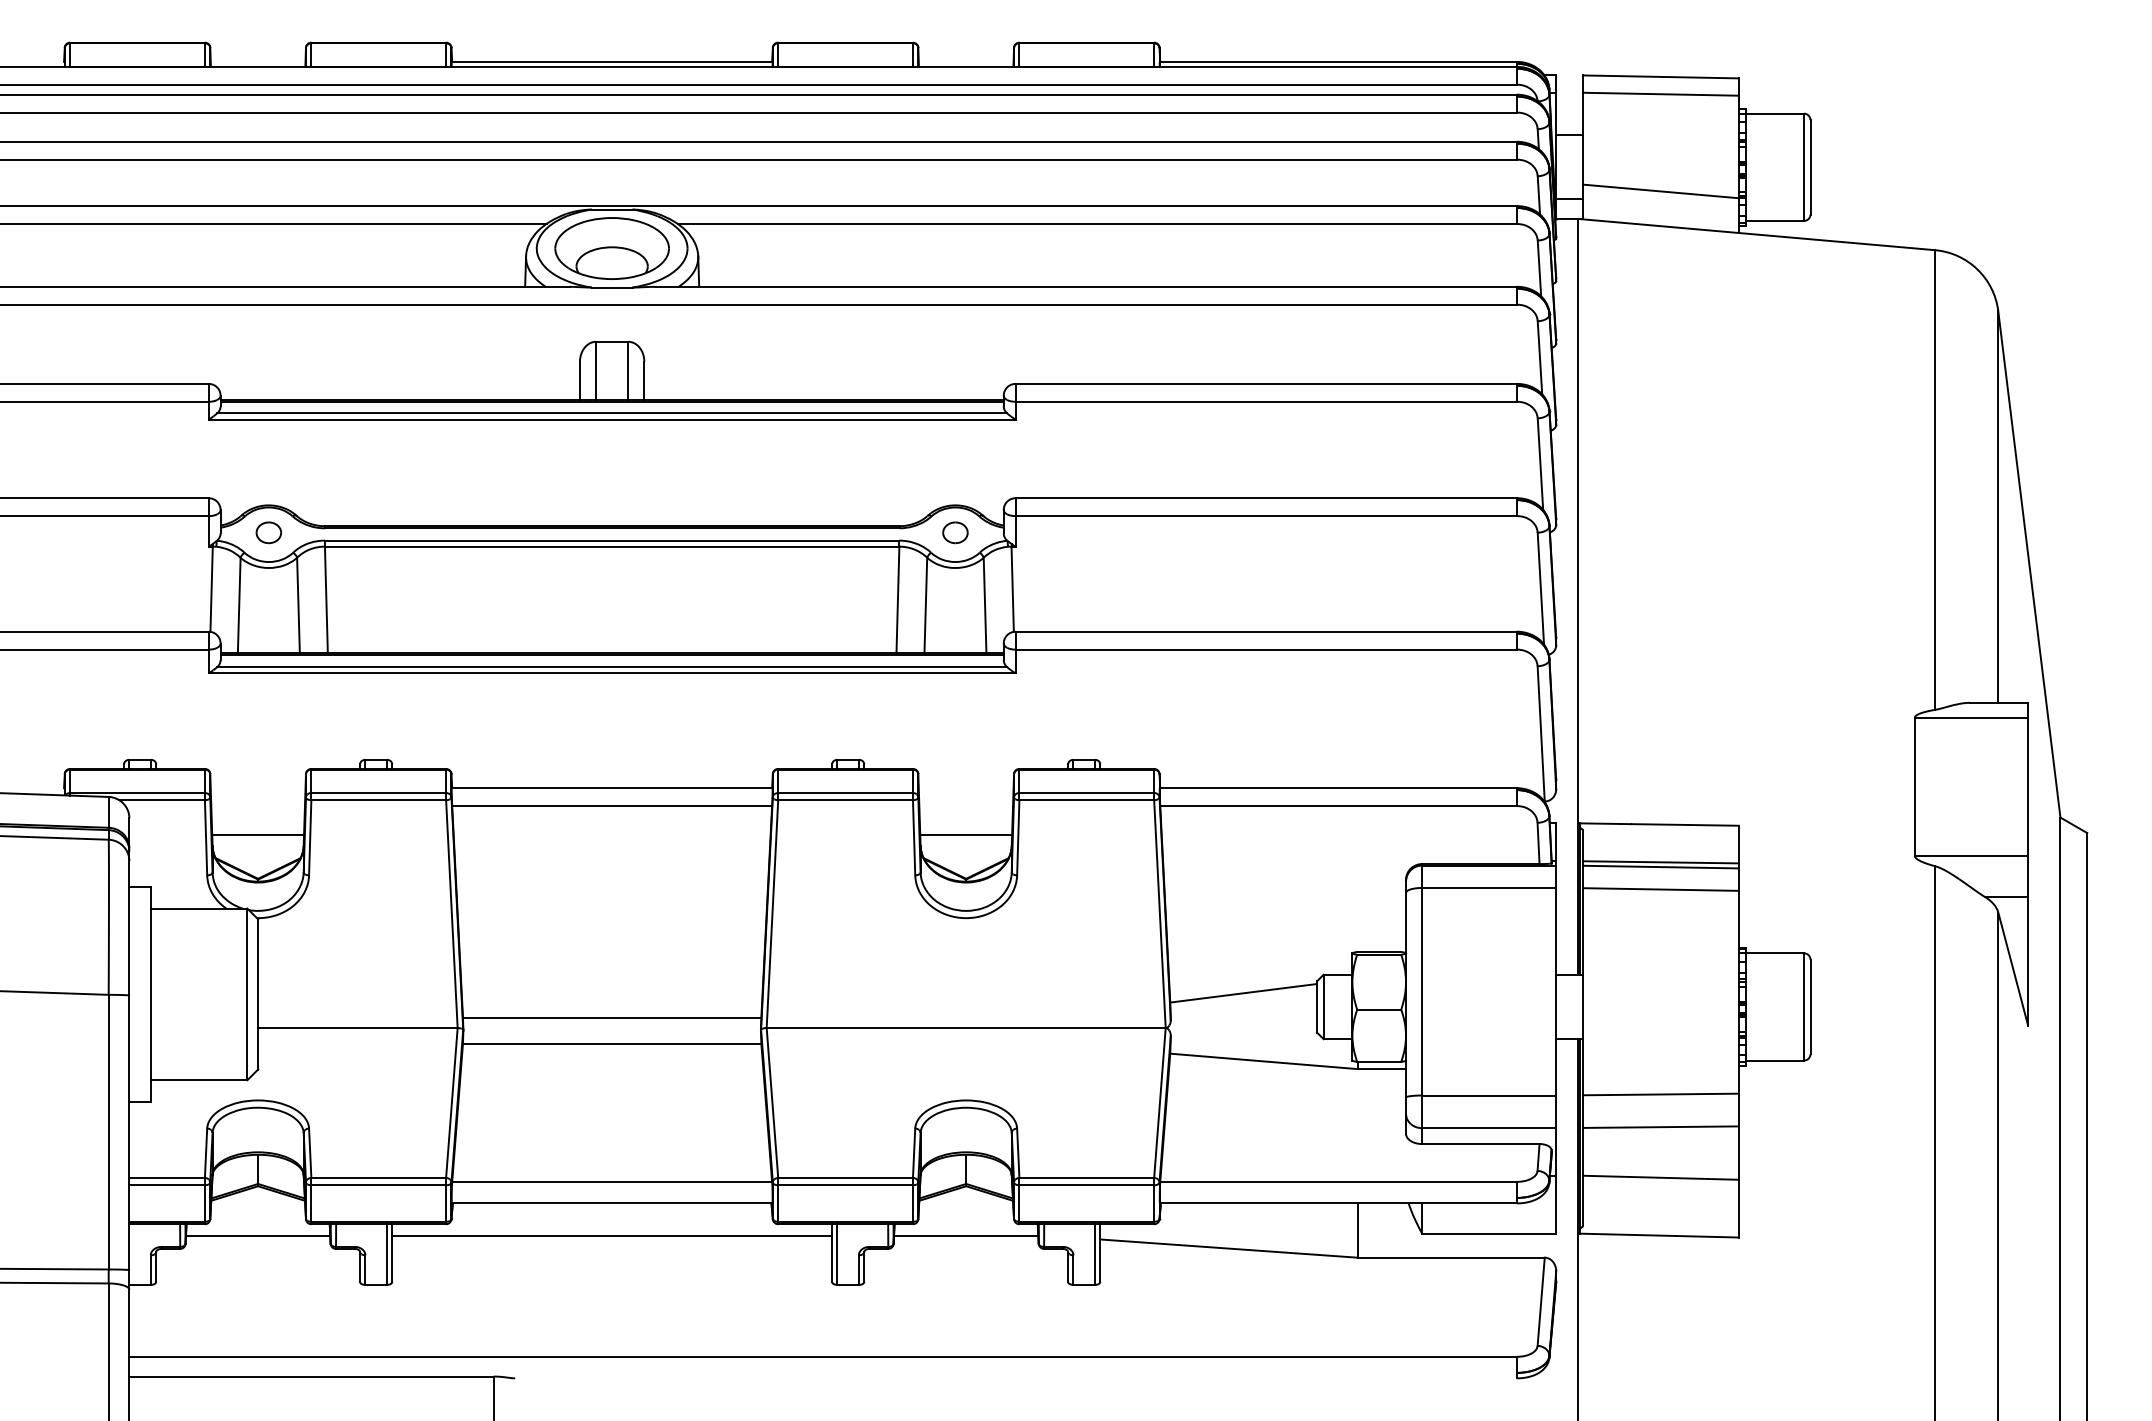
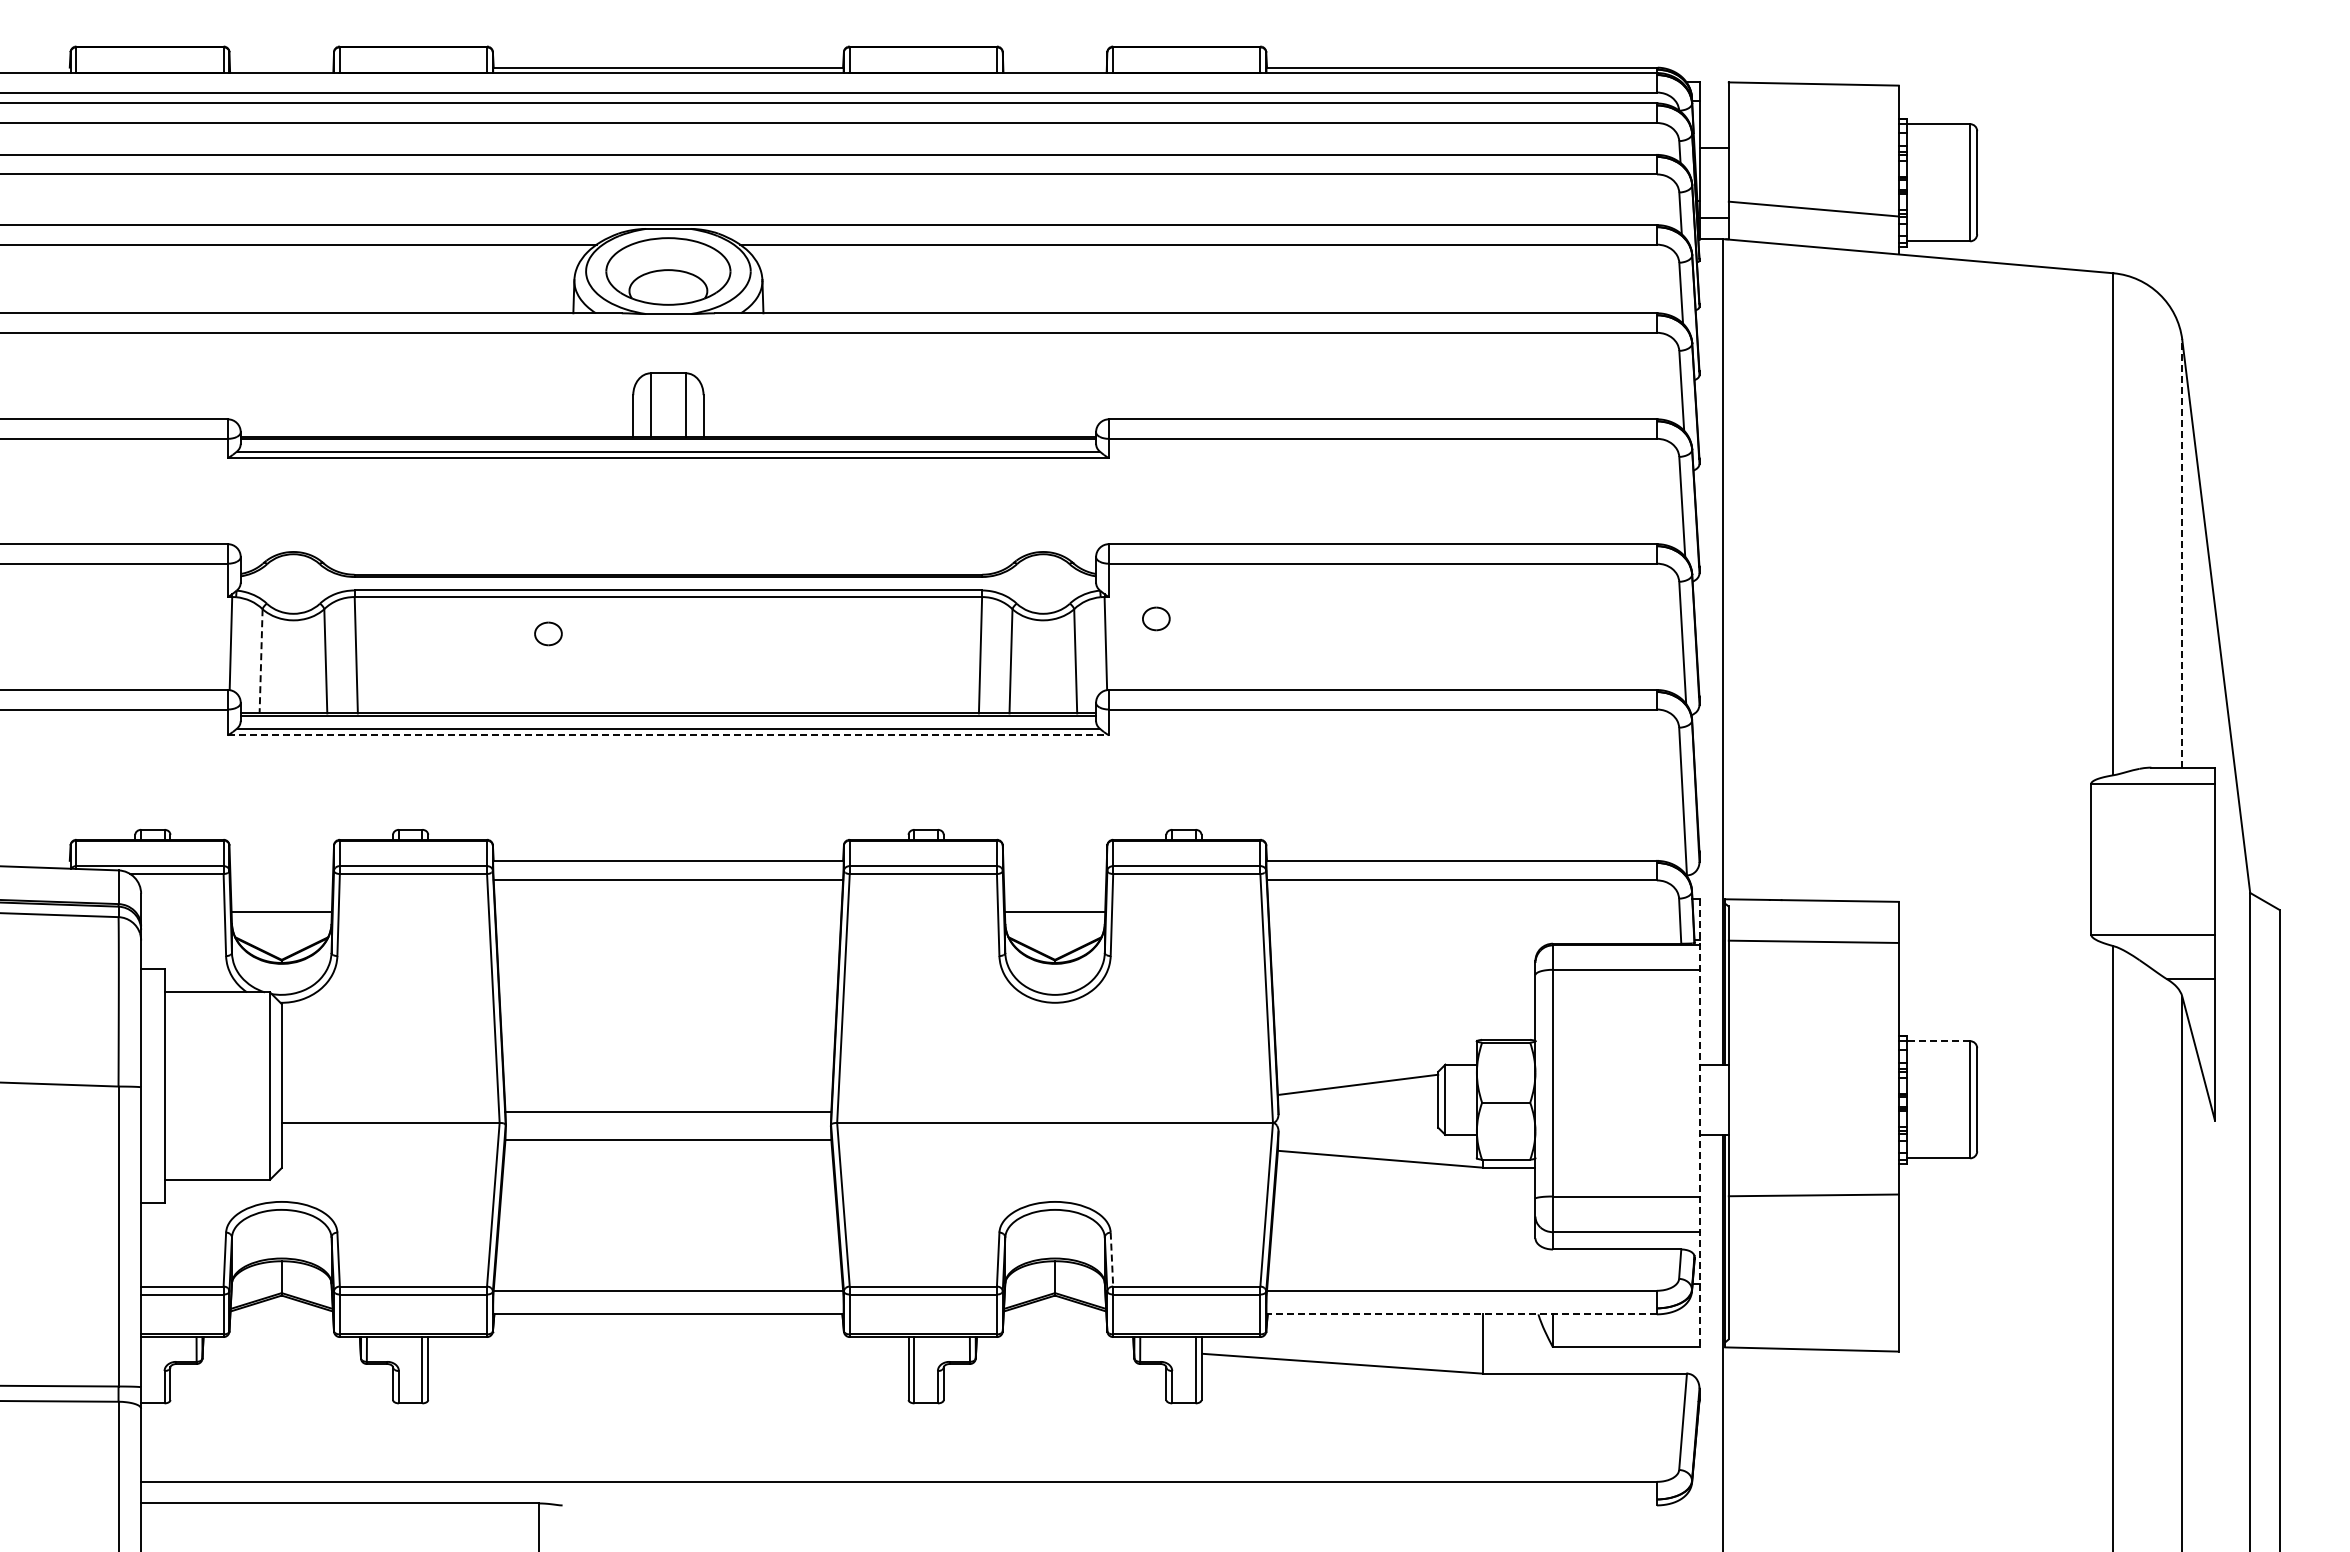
line: (1660, 93) -> (1813, 102), removed
line: (1998, 506) -> (2182, 553), solid -> dashed
part: (268, 532) -> (548, 633), moved
part: (955, 532) -> (1156, 618), moved
line: (239, 605) -> (261, 661), solid -> dashed
line: (612, 673) -> (668, 735), solid -> dashed
line: (1660, 866) -> (1813, 946), removed
line: (1660, 889) -> (1813, 971), removed
line: (1775, 953) -> (1938, 1041), solid -> dashed
line: (1556, 1028) -> (1699, 1123), solid -> dashed
line: (1660, 1126) -> (1813, 1230), removed
line: (1017, 1154) -> (1111, 1260), solid -> dashed
line: (1660, 1177) -> (1813, 1286), removed
line: (1338, 1203) -> (1461, 1314), solid -> dashed
line: (257, 1235) -> (281, 1349), removed
line: (612, 1235) -> (668, 1349), removed
line: (965, 1235) -> (1054, 1349), removed

